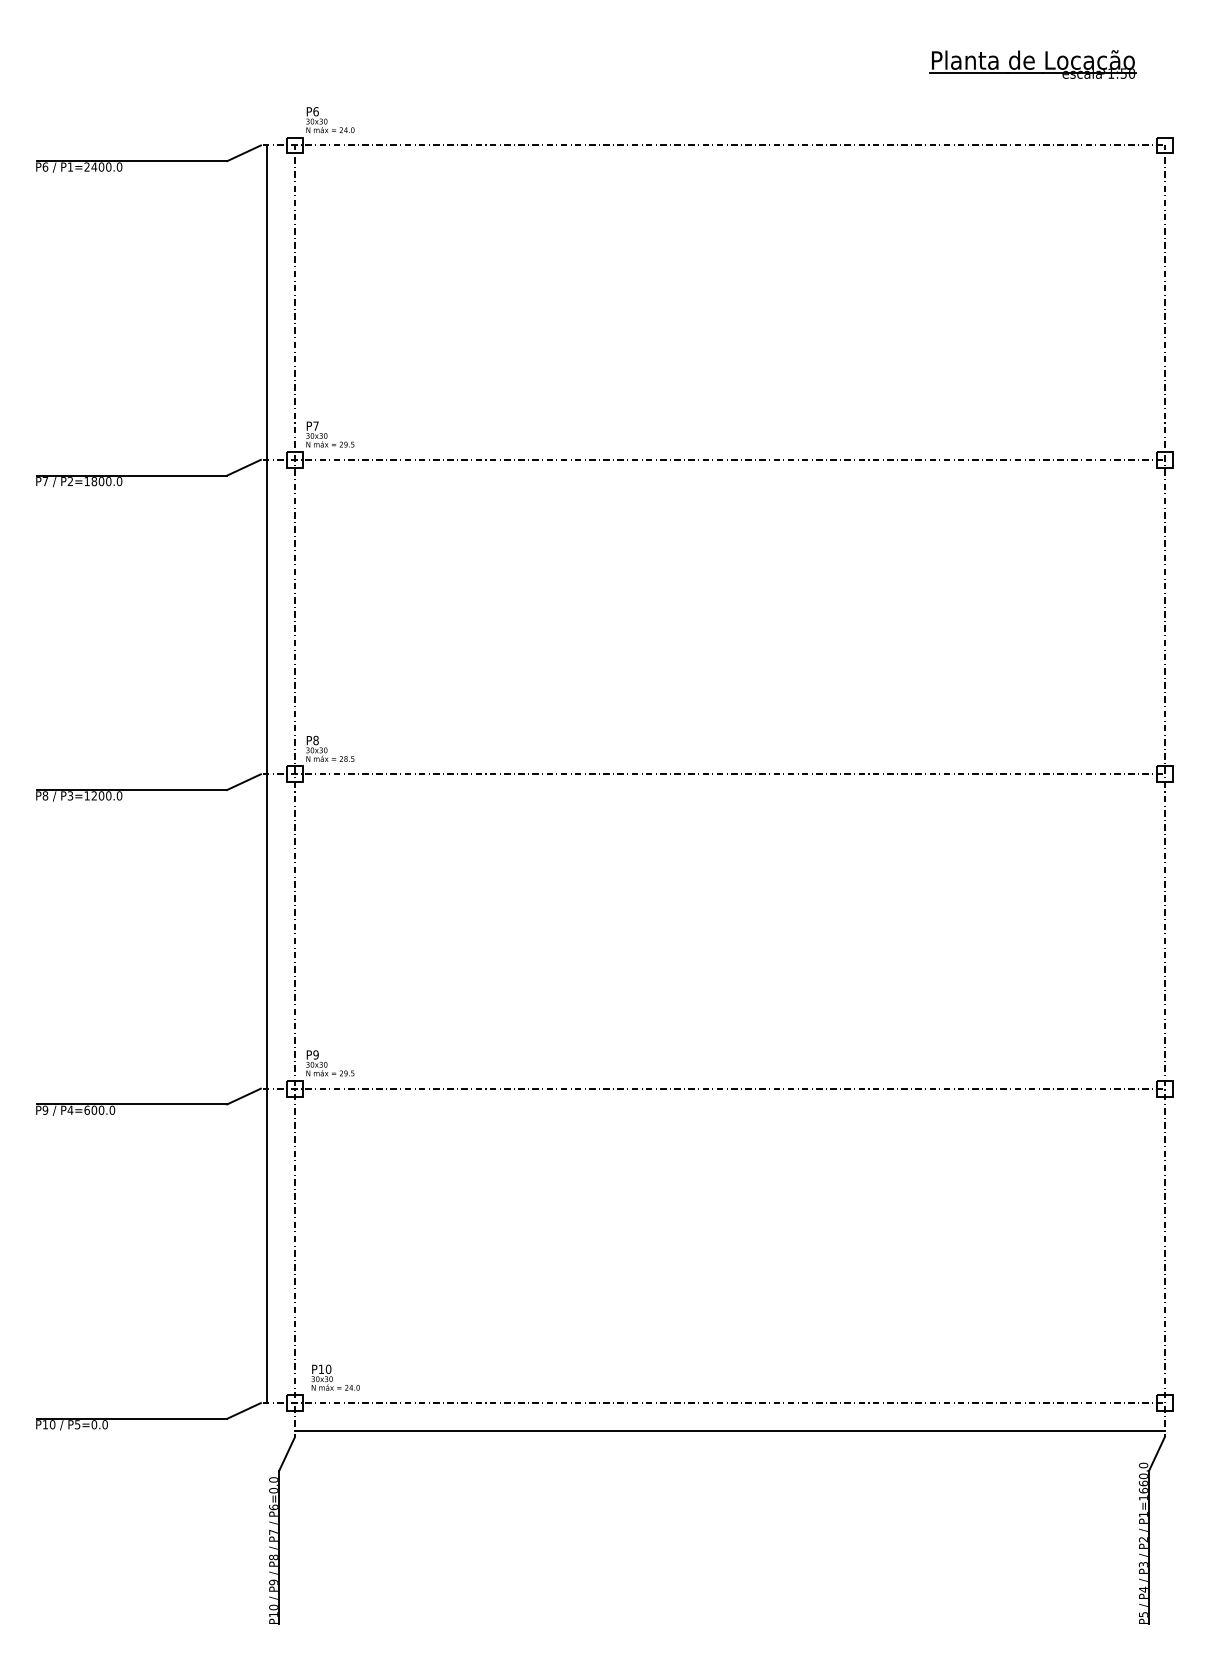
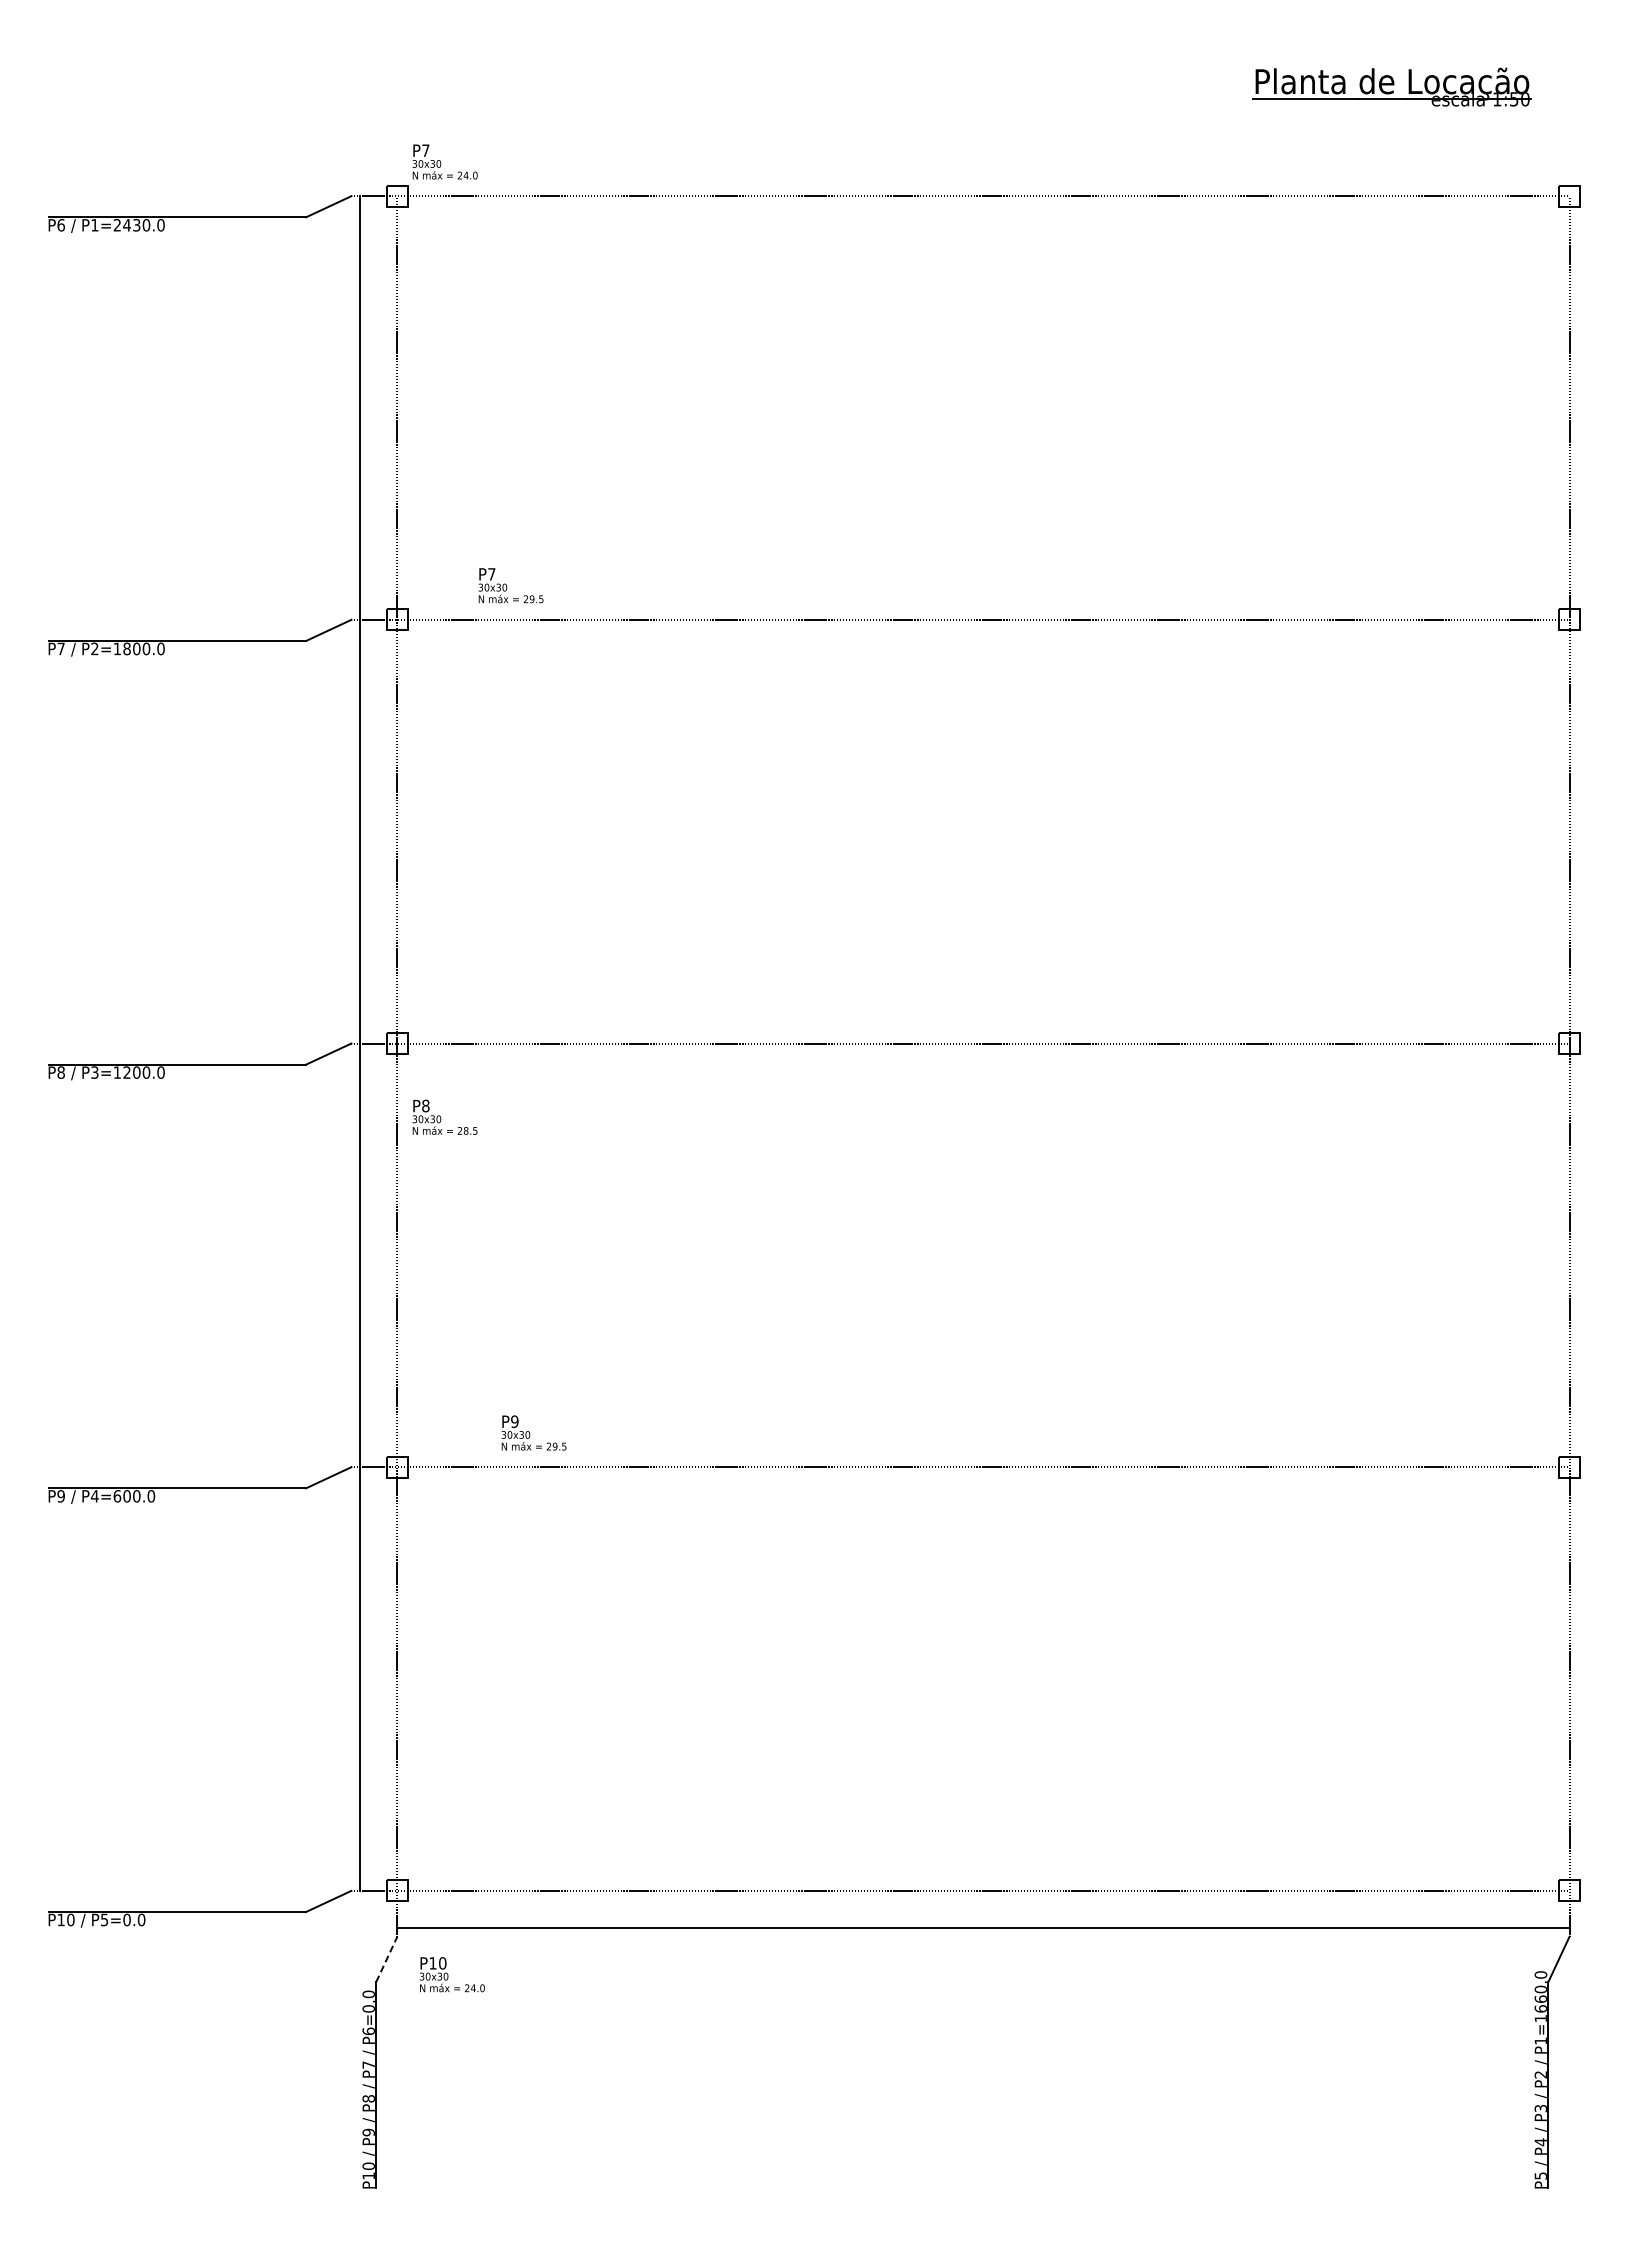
text: (315, 111) -> (425, 150), P6 -> P7
text: (101, 167) -> (136, 225), P1=2400.0 -> P1=2430.0
text: (329, 434) -> (510, 585), moved
text: (329, 748) -> (444, 1116), moved
text: (329, 1062) -> (533, 1432), moved
text: (335, 1377) -> (451, 1974), moved
line: (286, 1454) -> (386, 1959), solid -> dashed

